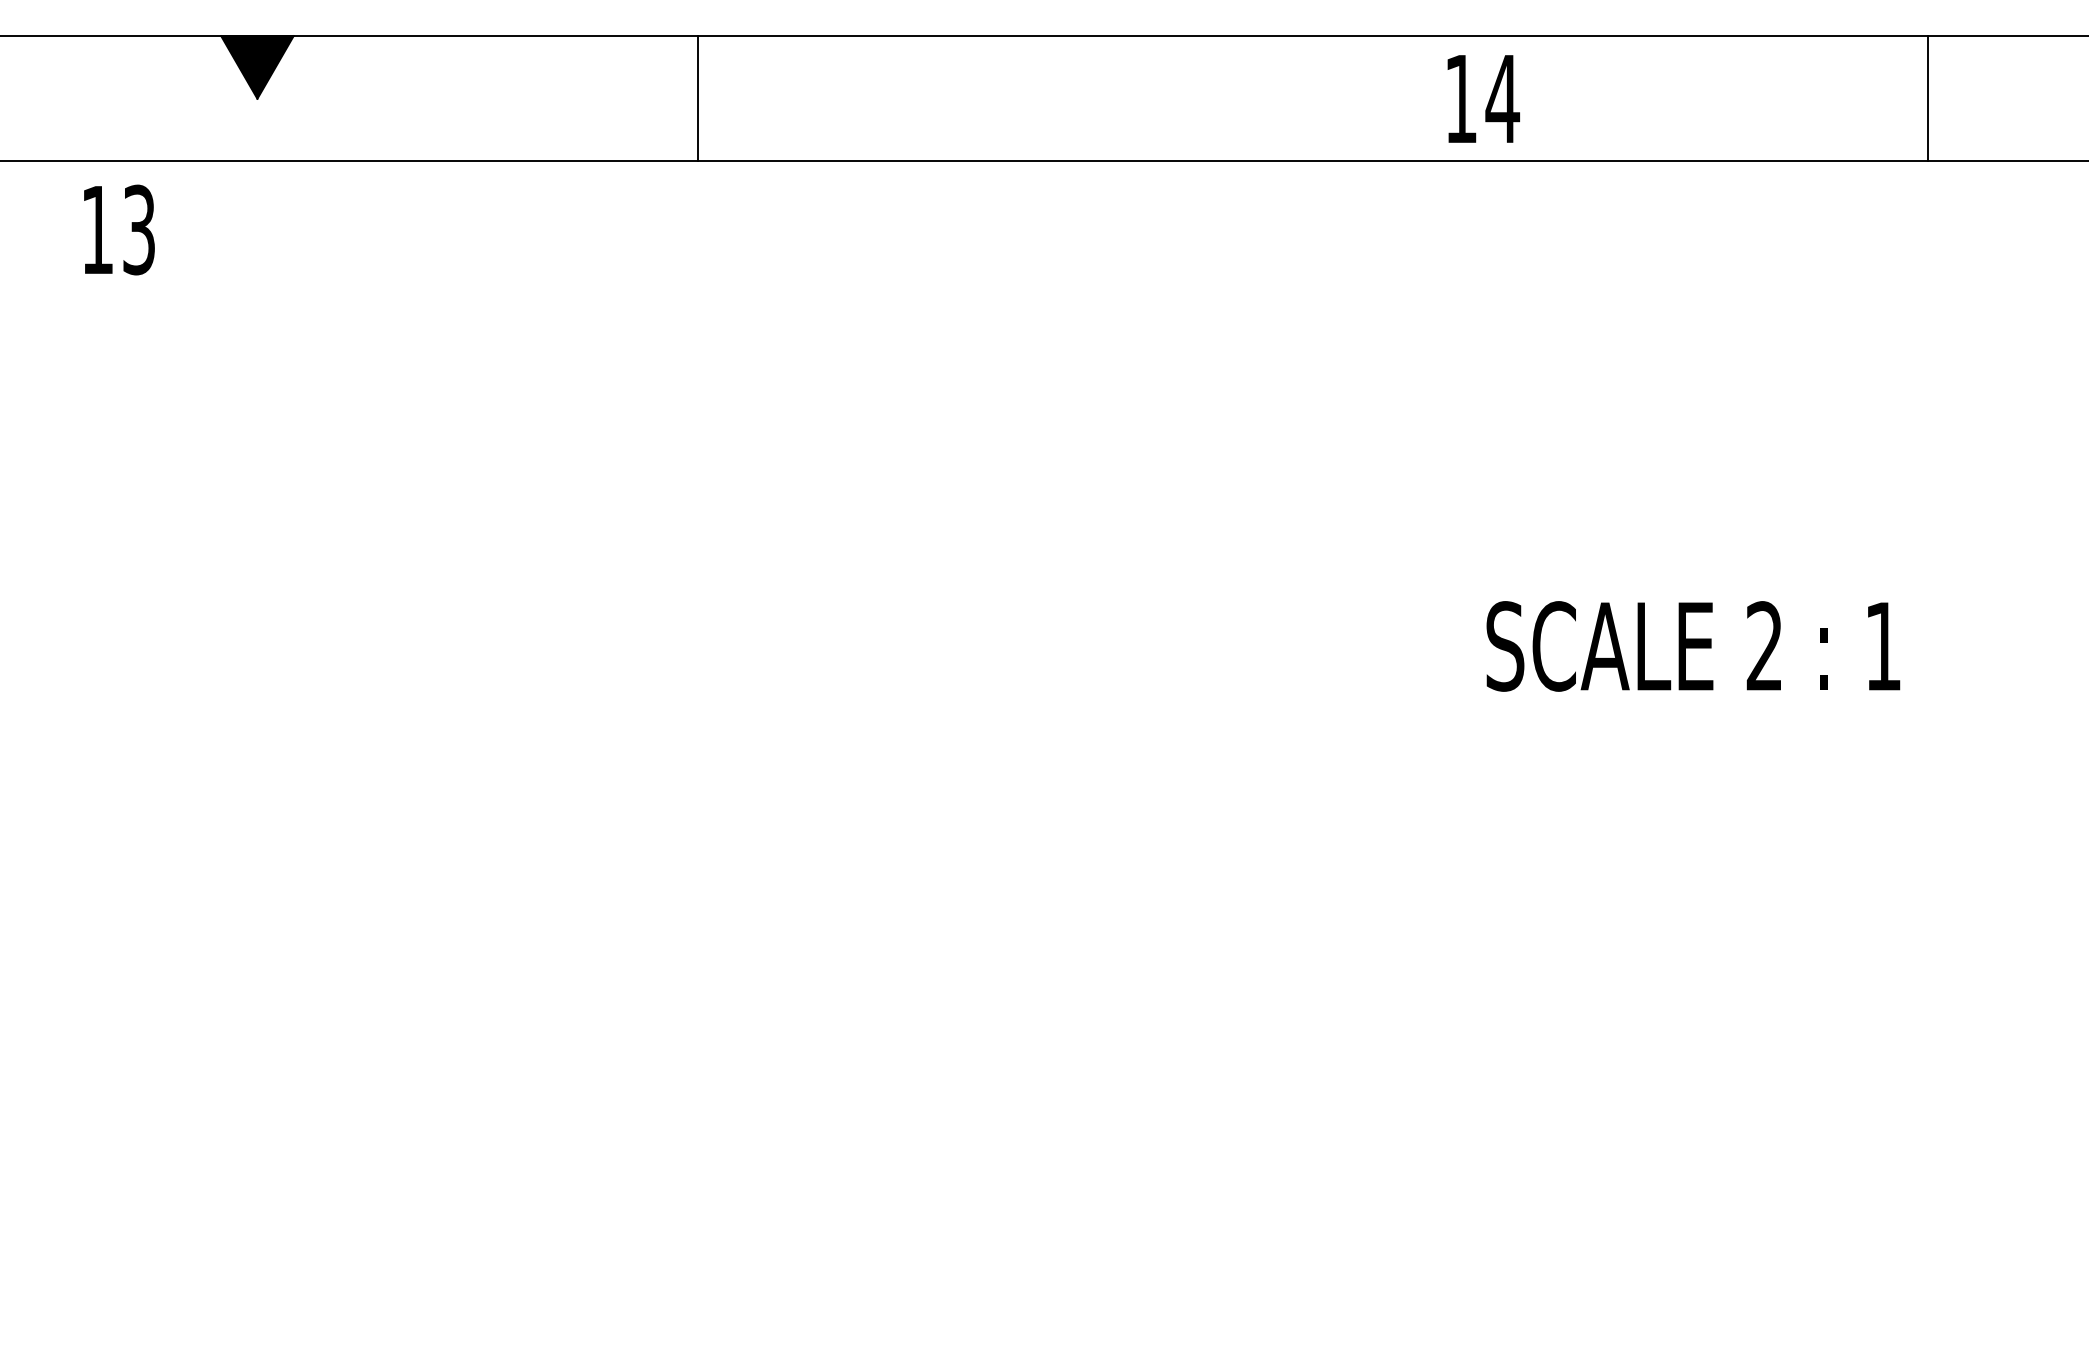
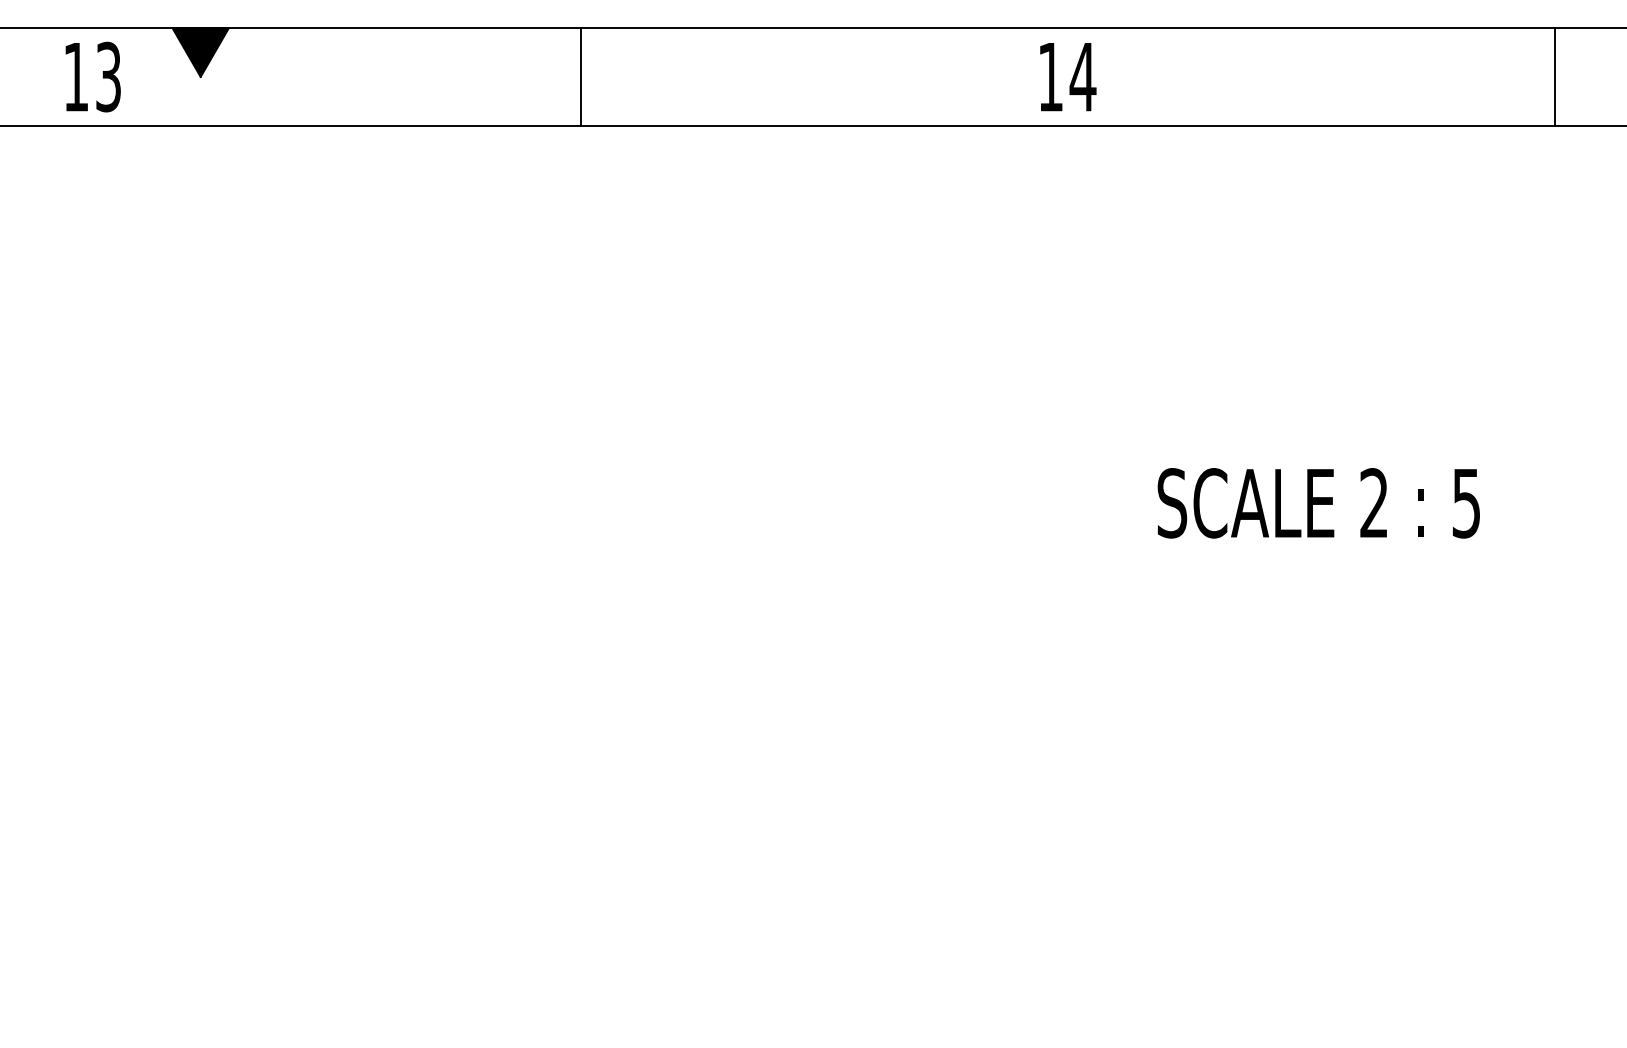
line: (697, 98) -> (580, 76), moved
text: (1483, 98) -> (1068, 76), moved
line: (1928, 98) -> (1555, 76), moved
text: (119, 229) -> (93, 76), moved
text: (1882, 646) -> (1465, 503), 1 -> 5

